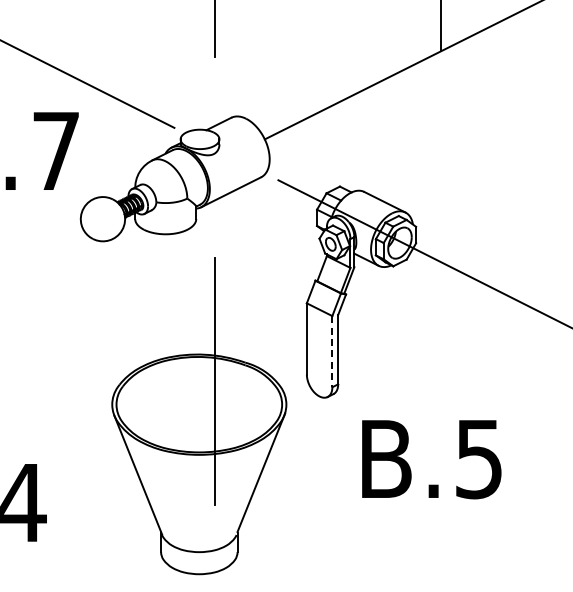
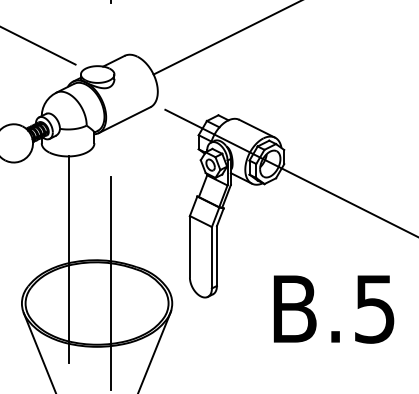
line: (332, 351) -> (212, 257), dashed -> solid
line: (166, 354) -> (68, 260), added
text: (431, 459) -> (333, 309), moved

